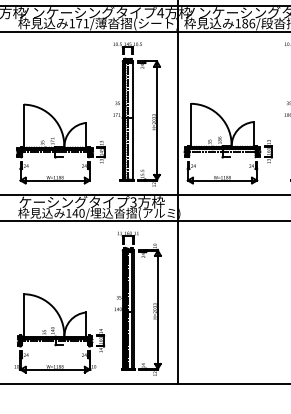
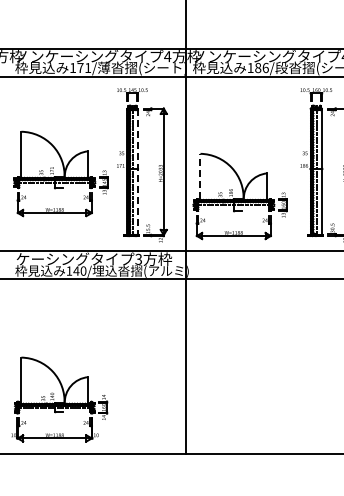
line: (132, 121) -> (137, 172), solid -> dashed
line: (191, 124) -> (200, 175), solid -> dashed
part: (60, 143) -> (60, 173), moved
part: (138, 303) -> (143, 367), removed

